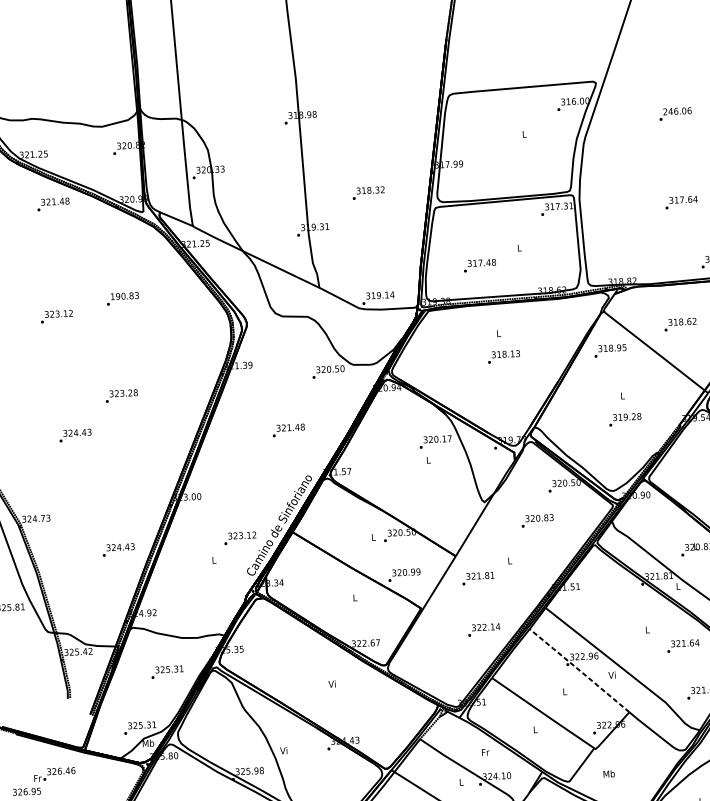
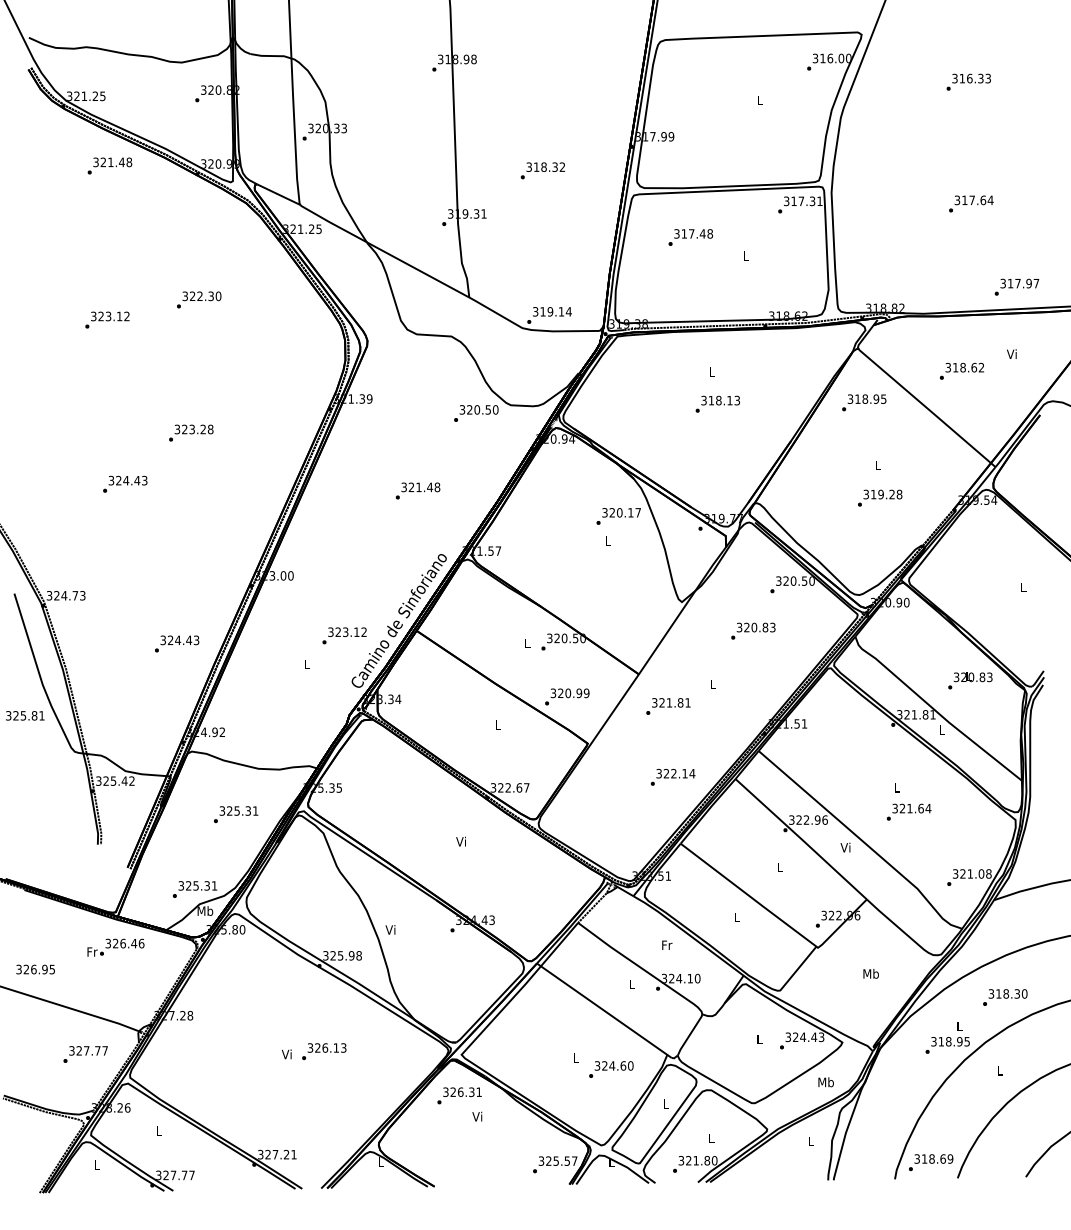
text: (677, 111) -> (971, 78), 246.06 -> 316.33
text: (479, 265) -> (690, 237), moved
text: (124, 296) -> (201, 296), 190.83 -> 322.30
text: (682, 645) -> (908, 811), moved
line: (579, 670) -> (801, 838), dashed -> solid
text: (608, 773) -> (870, 973), moved
text: (54, 774) -> (115, 947), moved

